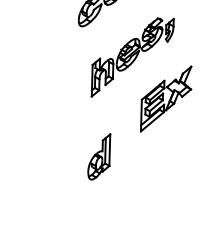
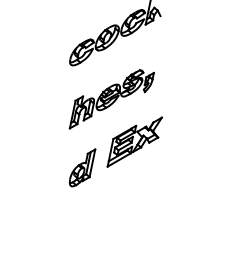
part: (99, 156) -> (82, 167), moved

